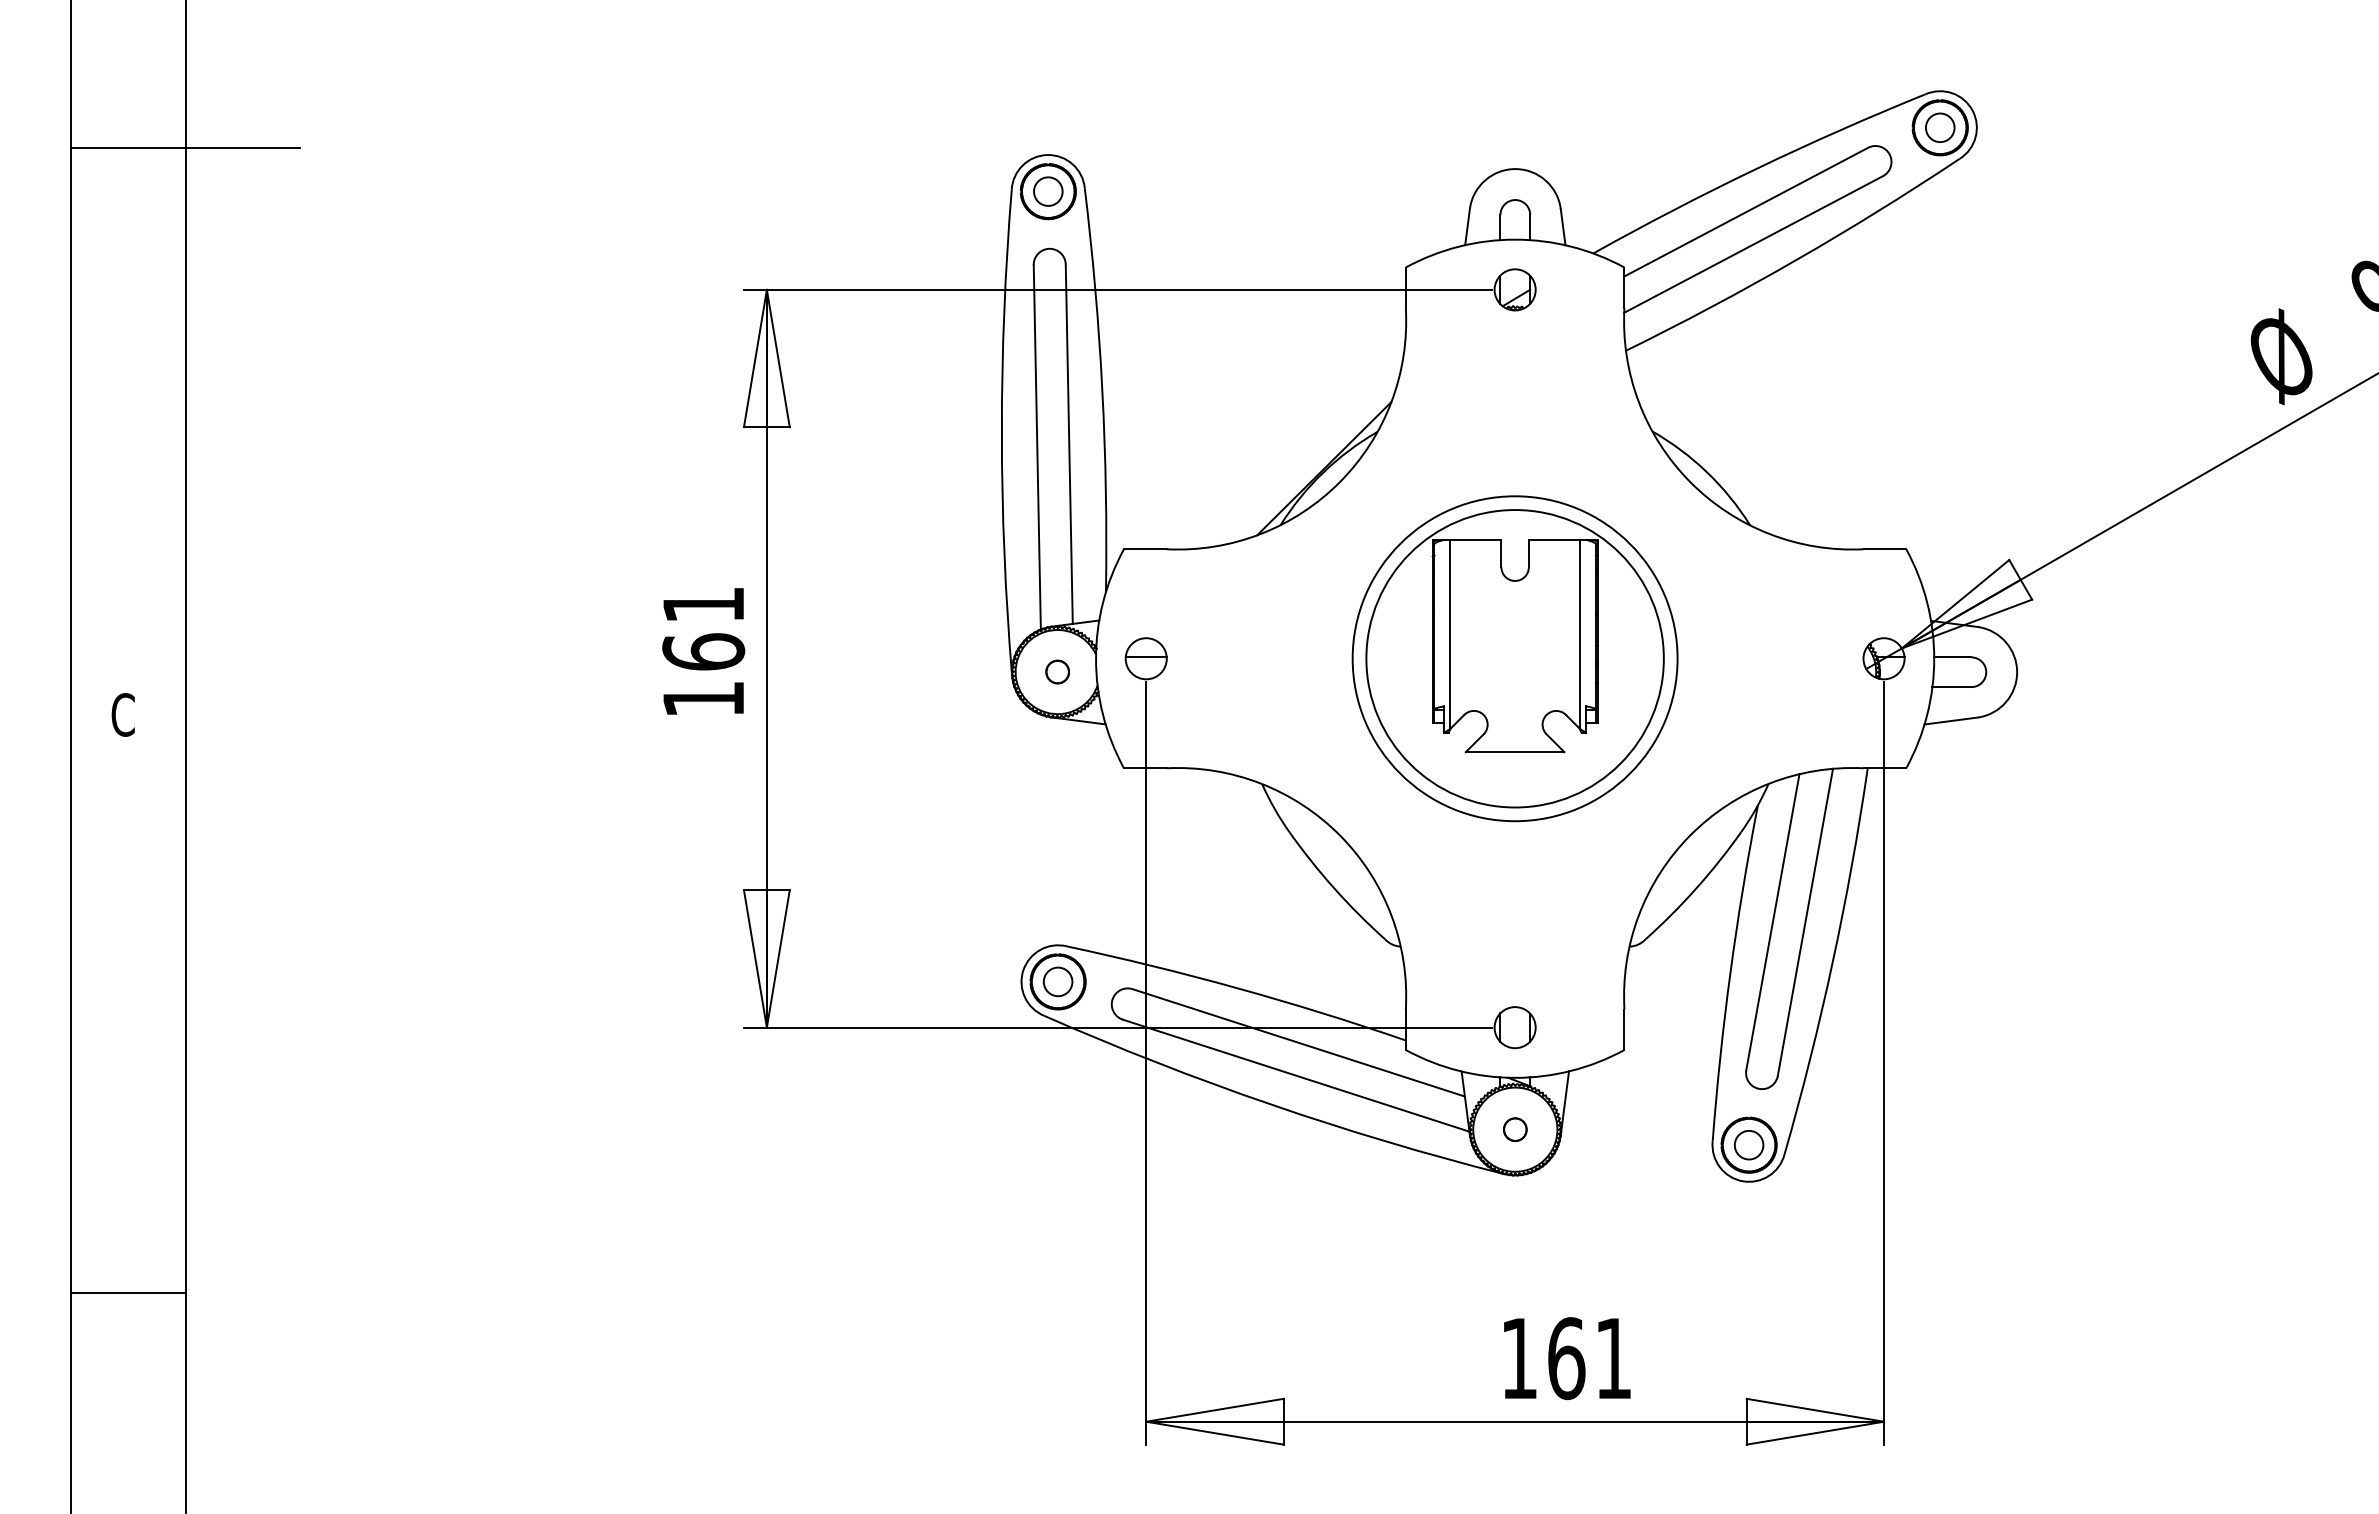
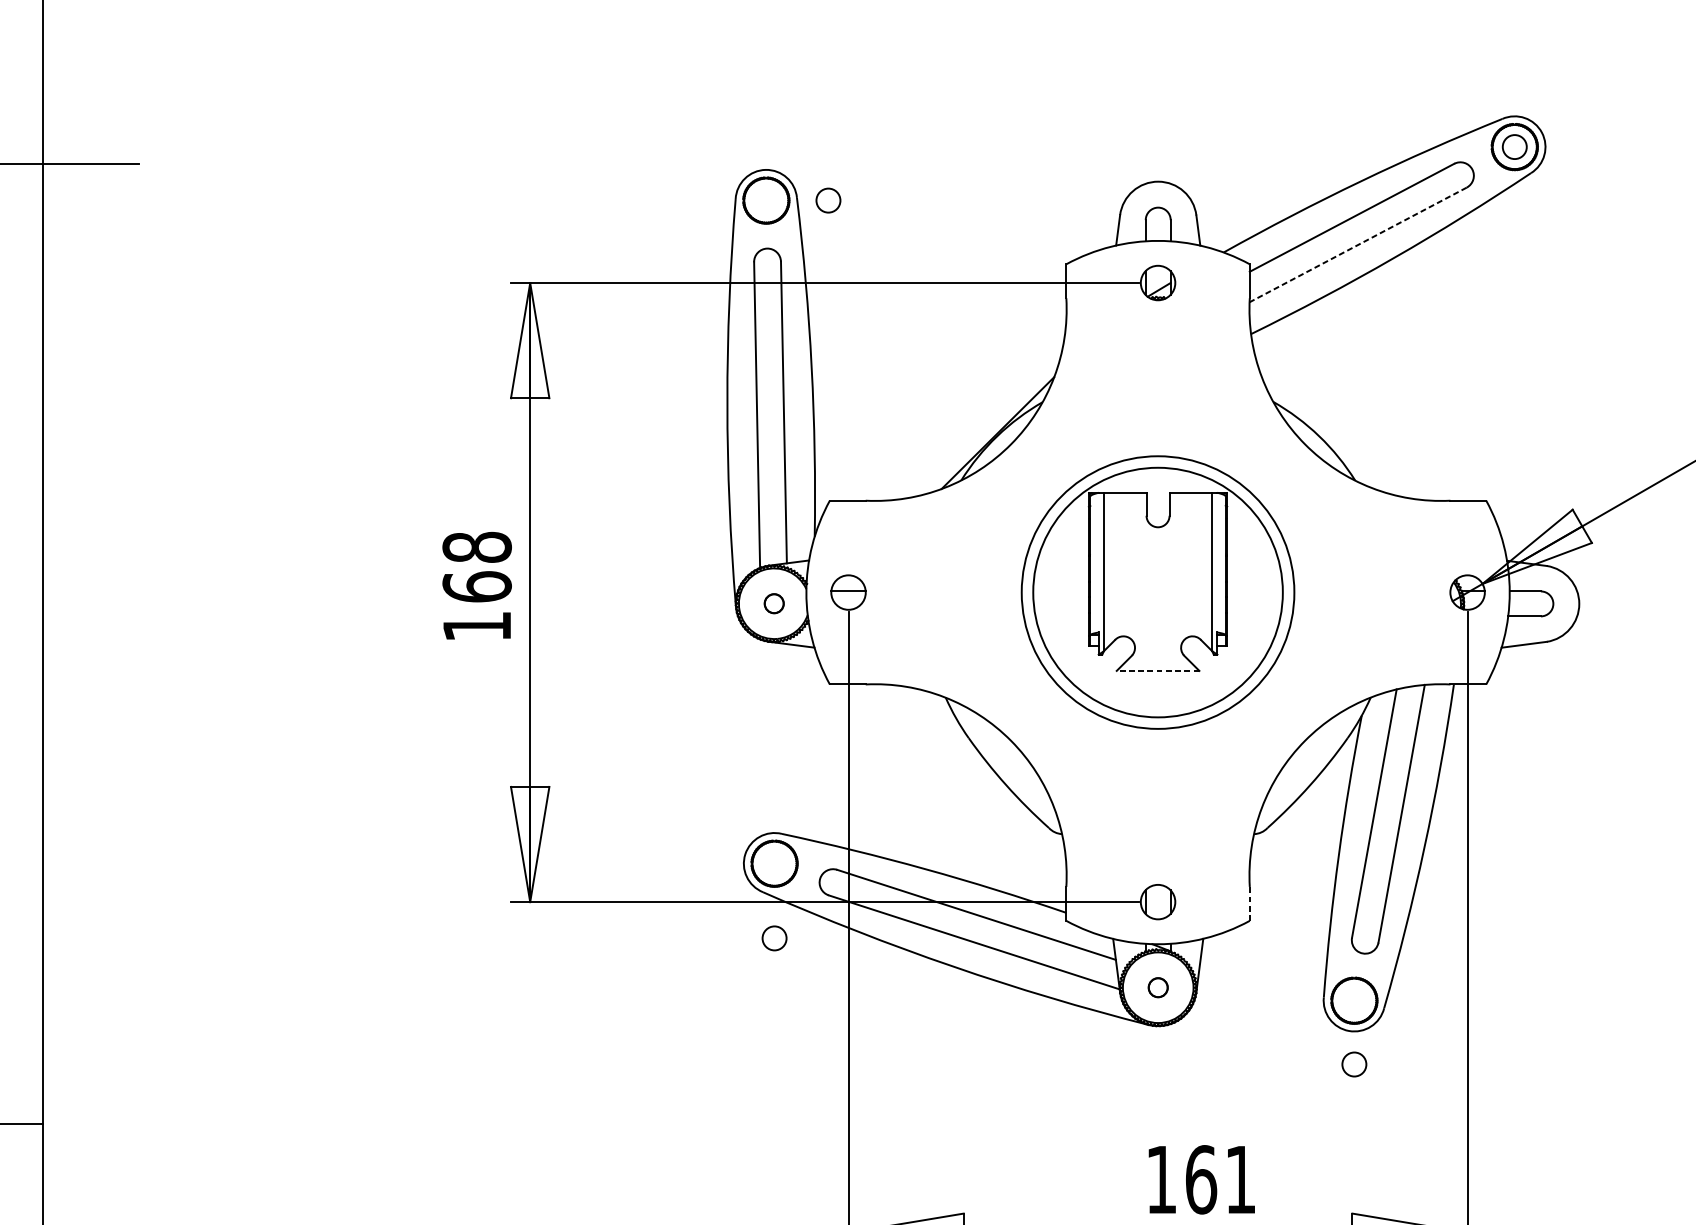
circle: (1048, 191) -> (828, 200), moved
line: (1753, 244) -> (1358, 244), solid -> dashed
text: (703, 604) -> (477, 547), 161 -> 168
line: (1514, 752) -> (1157, 671), solid -> dashed
circle: (1057, 981) -> (774, 938), moved
line: (1624, 1029) -> (1249, 903), solid -> dashed
circle: (1748, 1145) -> (1353, 1064), moved

